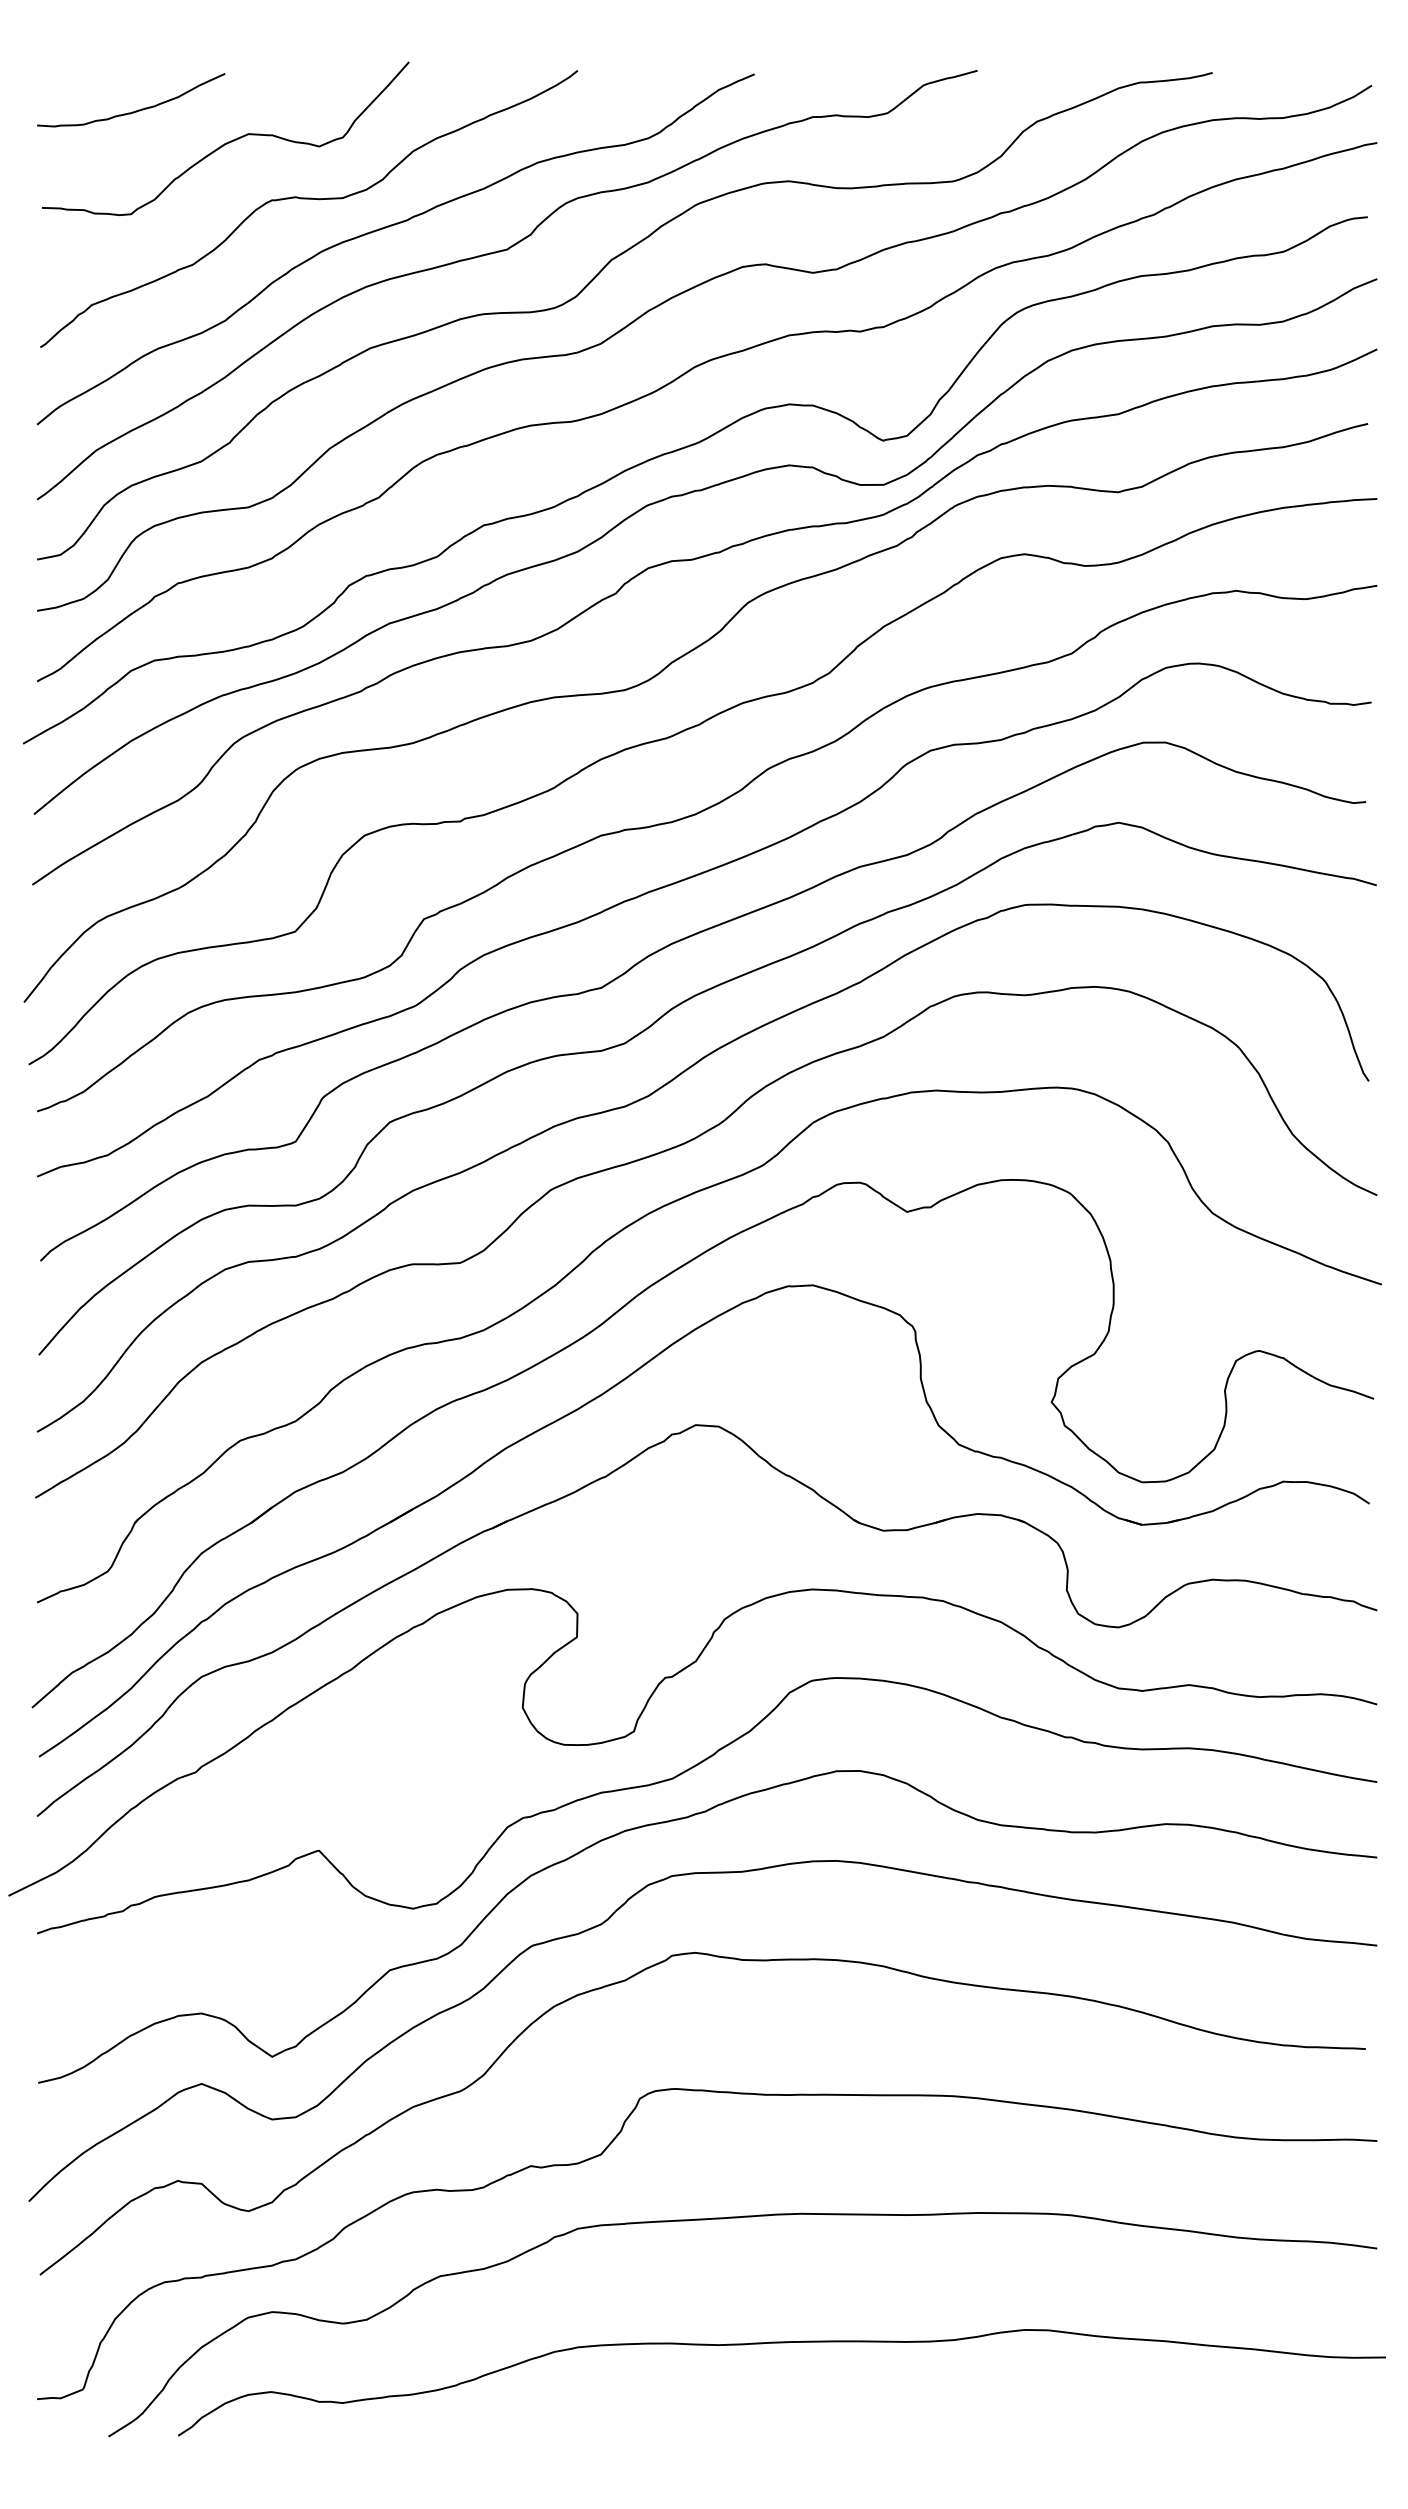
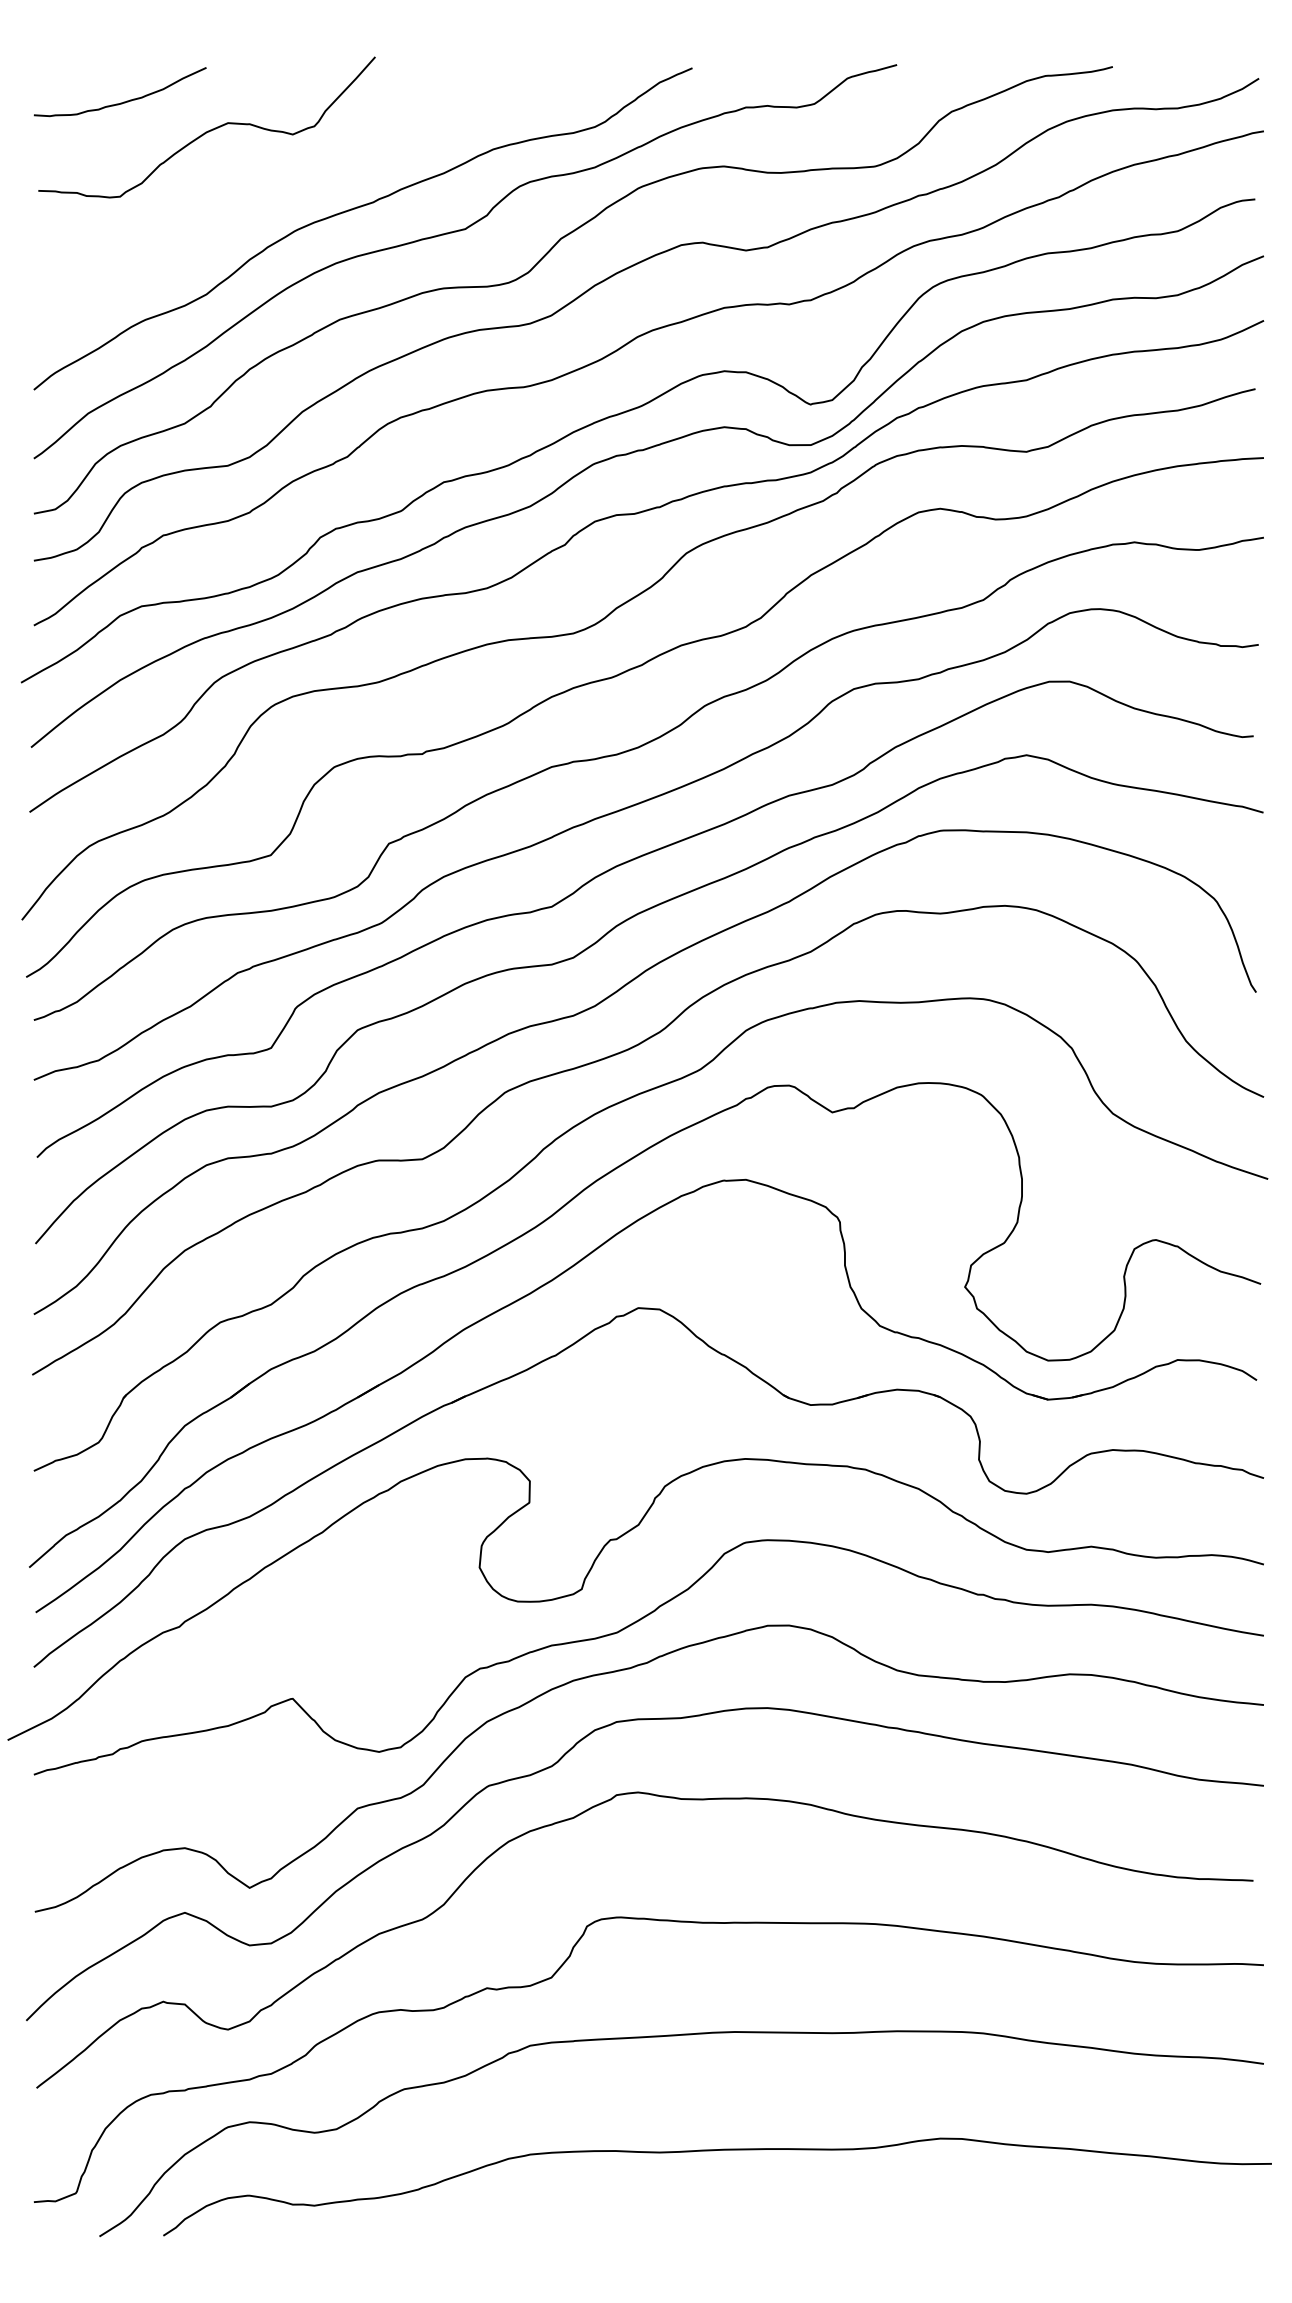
curve: (309, 199) -> (283, 183), removed

